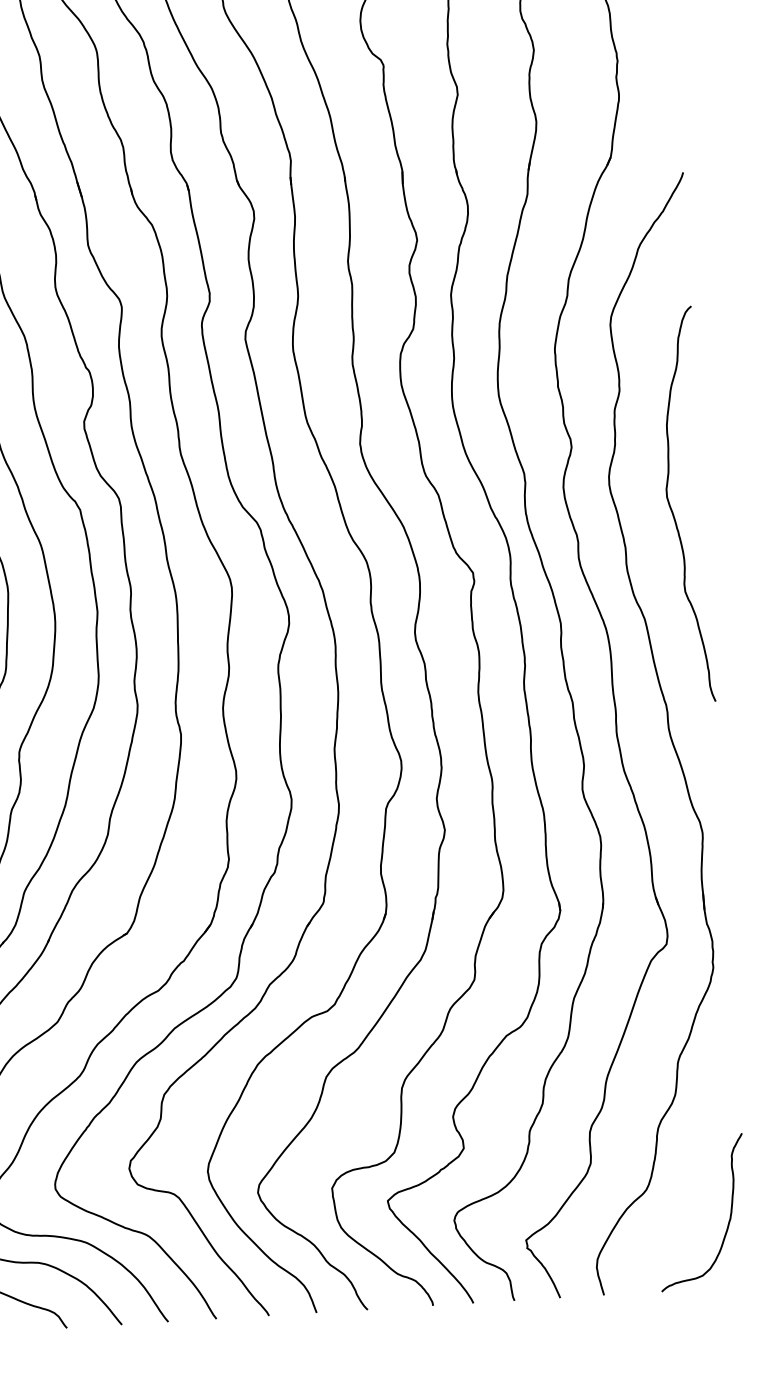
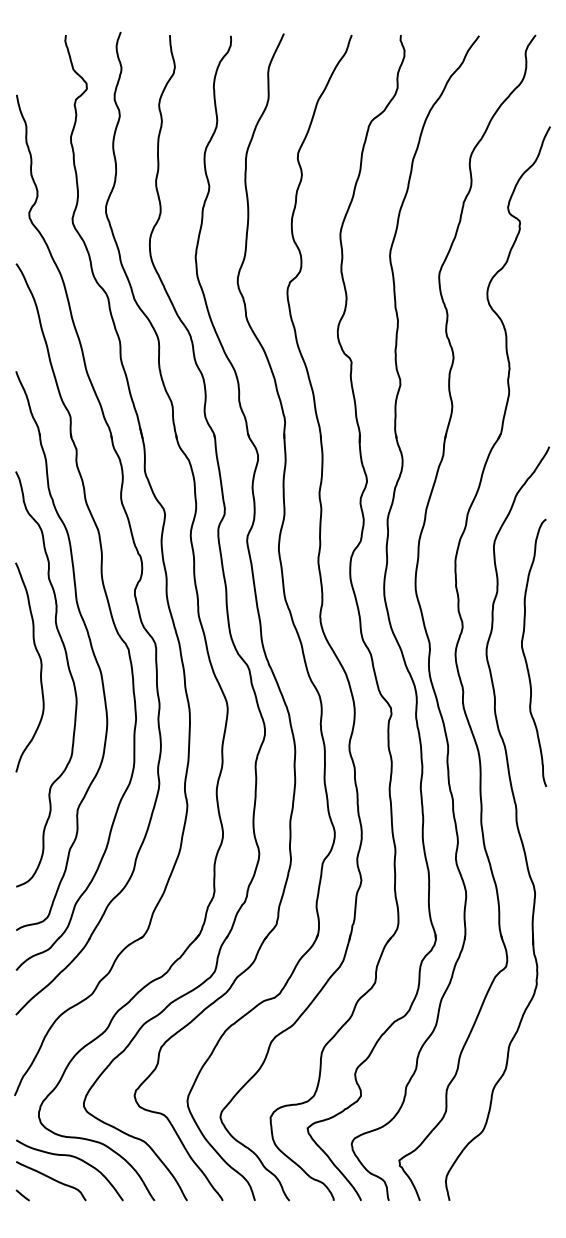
curve: (672, 509) -> (525, 655), moved
curve: (727, 1223) -> (535, 1157), removed

